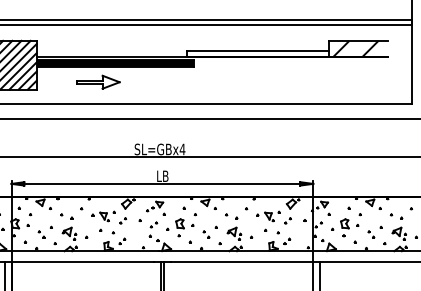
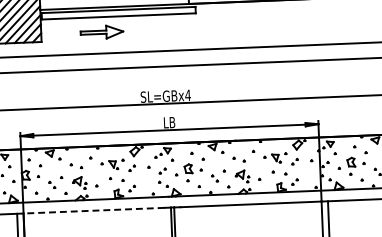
fill: (115, 63) -> (118, 13), removed
line: (82, 262) -> (93, 210), solid -> dashed

